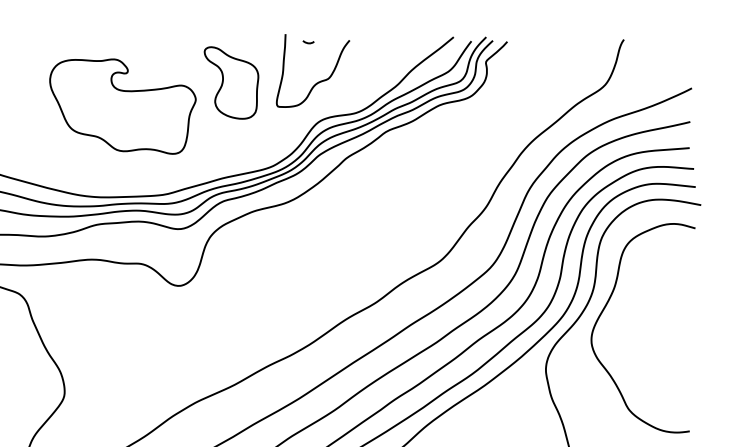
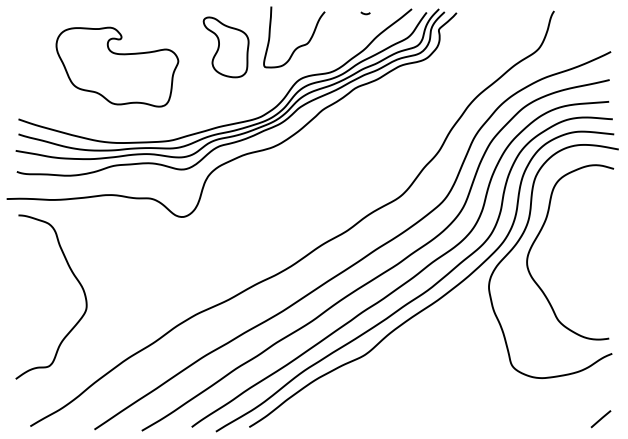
curve: (308, 42) -> (365, 13), moved
part: (123, 105) -> (117, 66), moved

